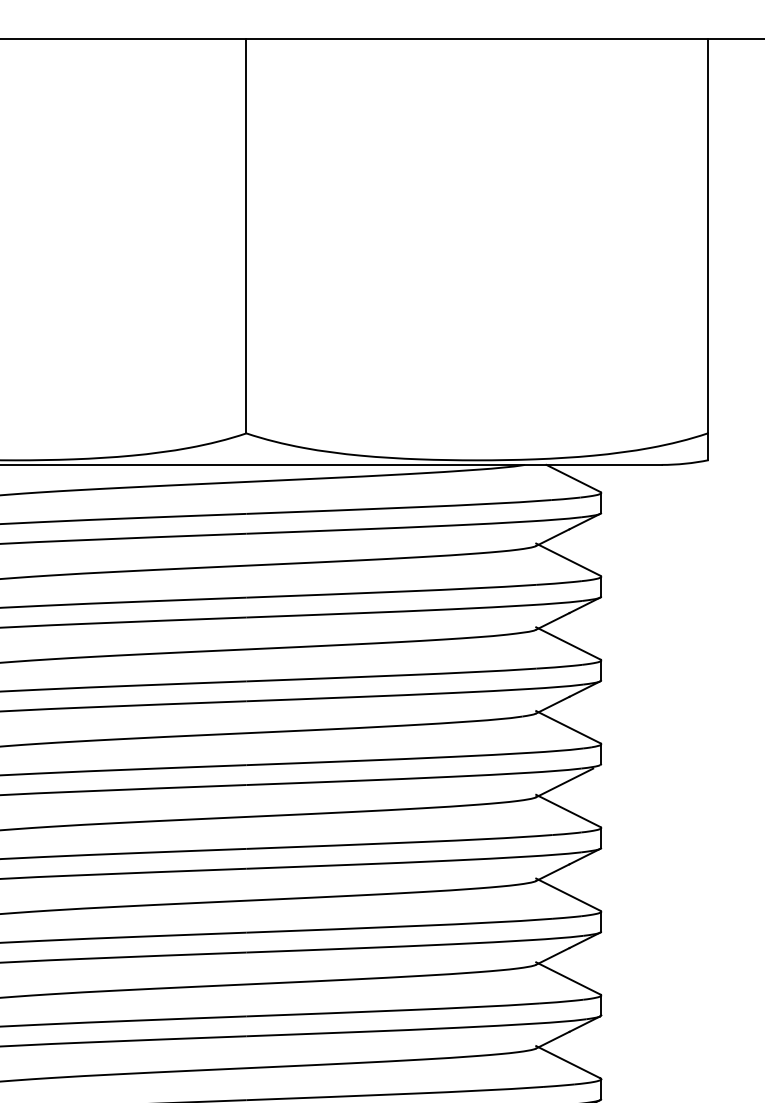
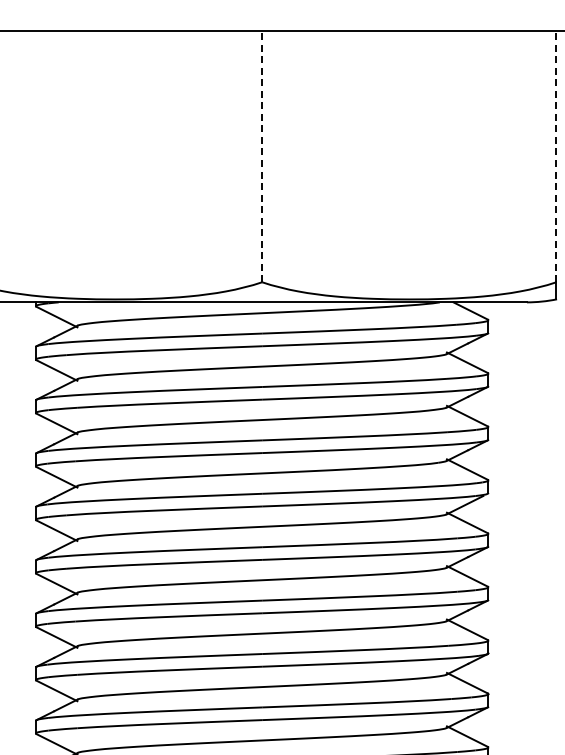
line: (246, 236) -> (262, 156), solid -> dashed
line: (707, 236) -> (556, 156), solid -> dashed

